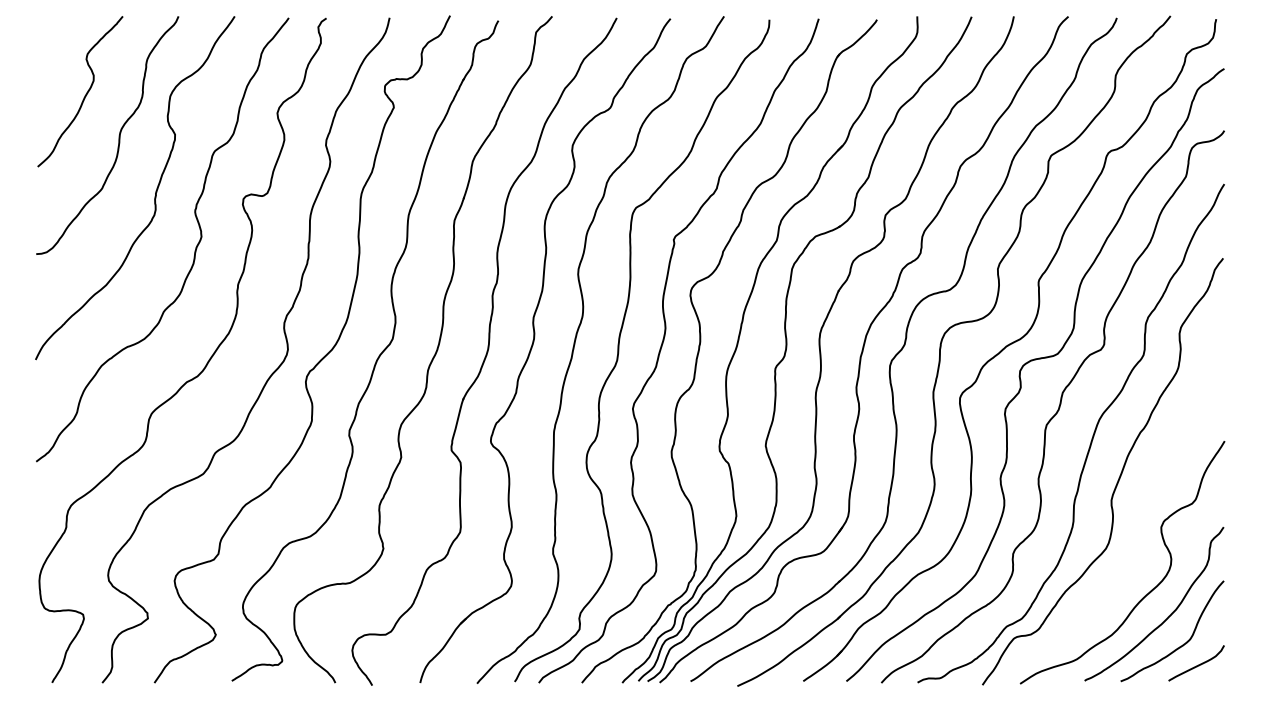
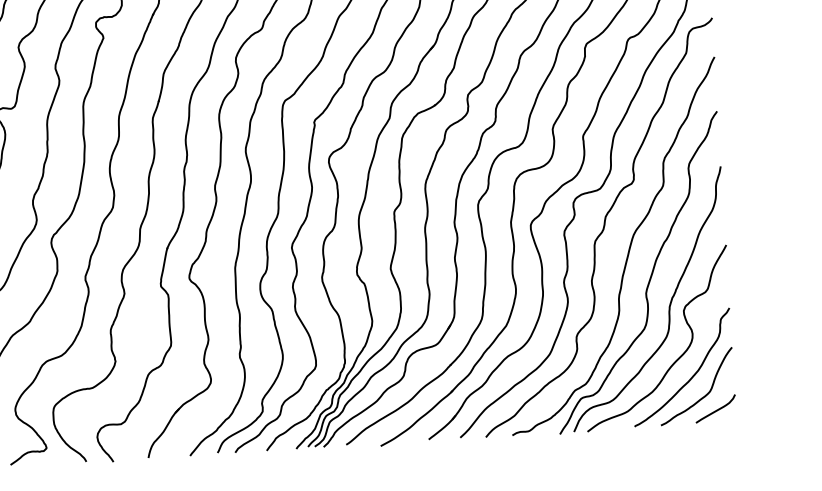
curve: (1141, 519) -> (668, 306), added

